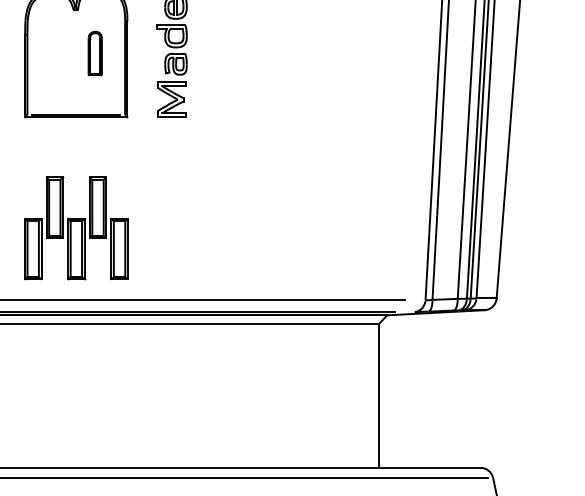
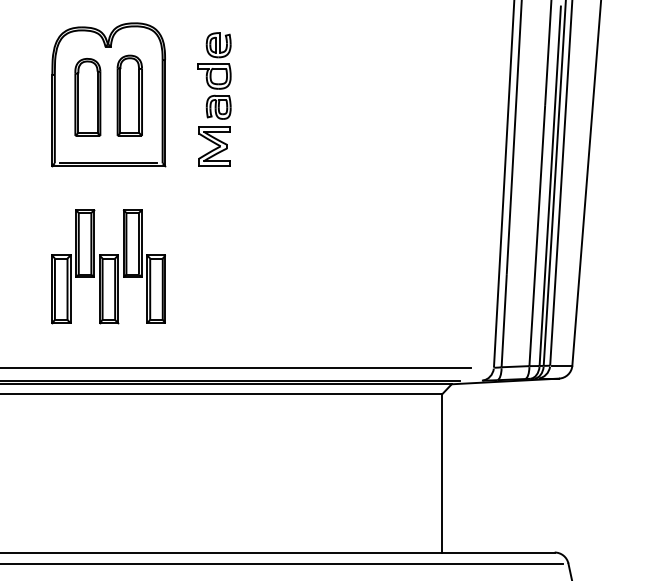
part: (95, 53) -> (129, 95), size x1.67
part: (57, 55) -> (87, 97), added
part: (76, 228) -> (108, 266), moved

